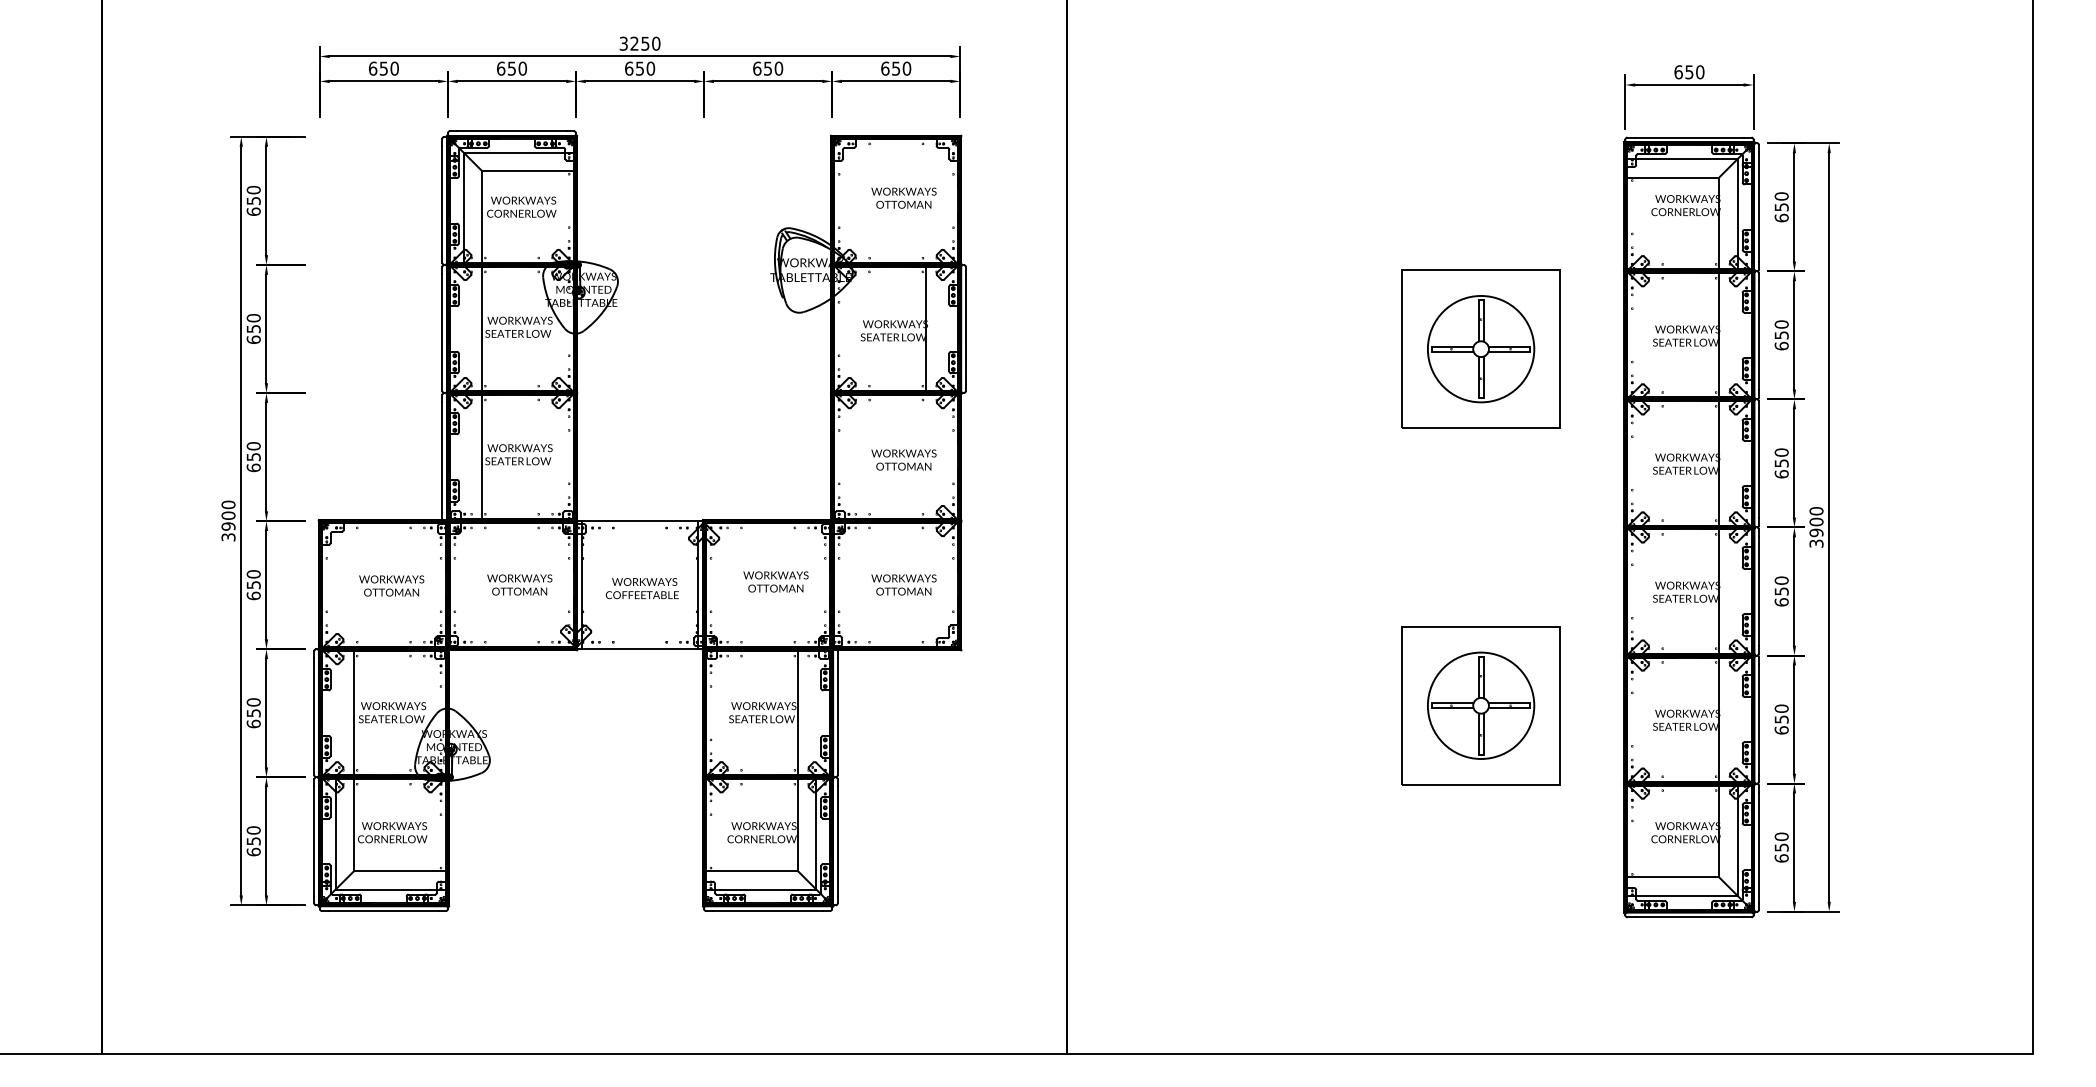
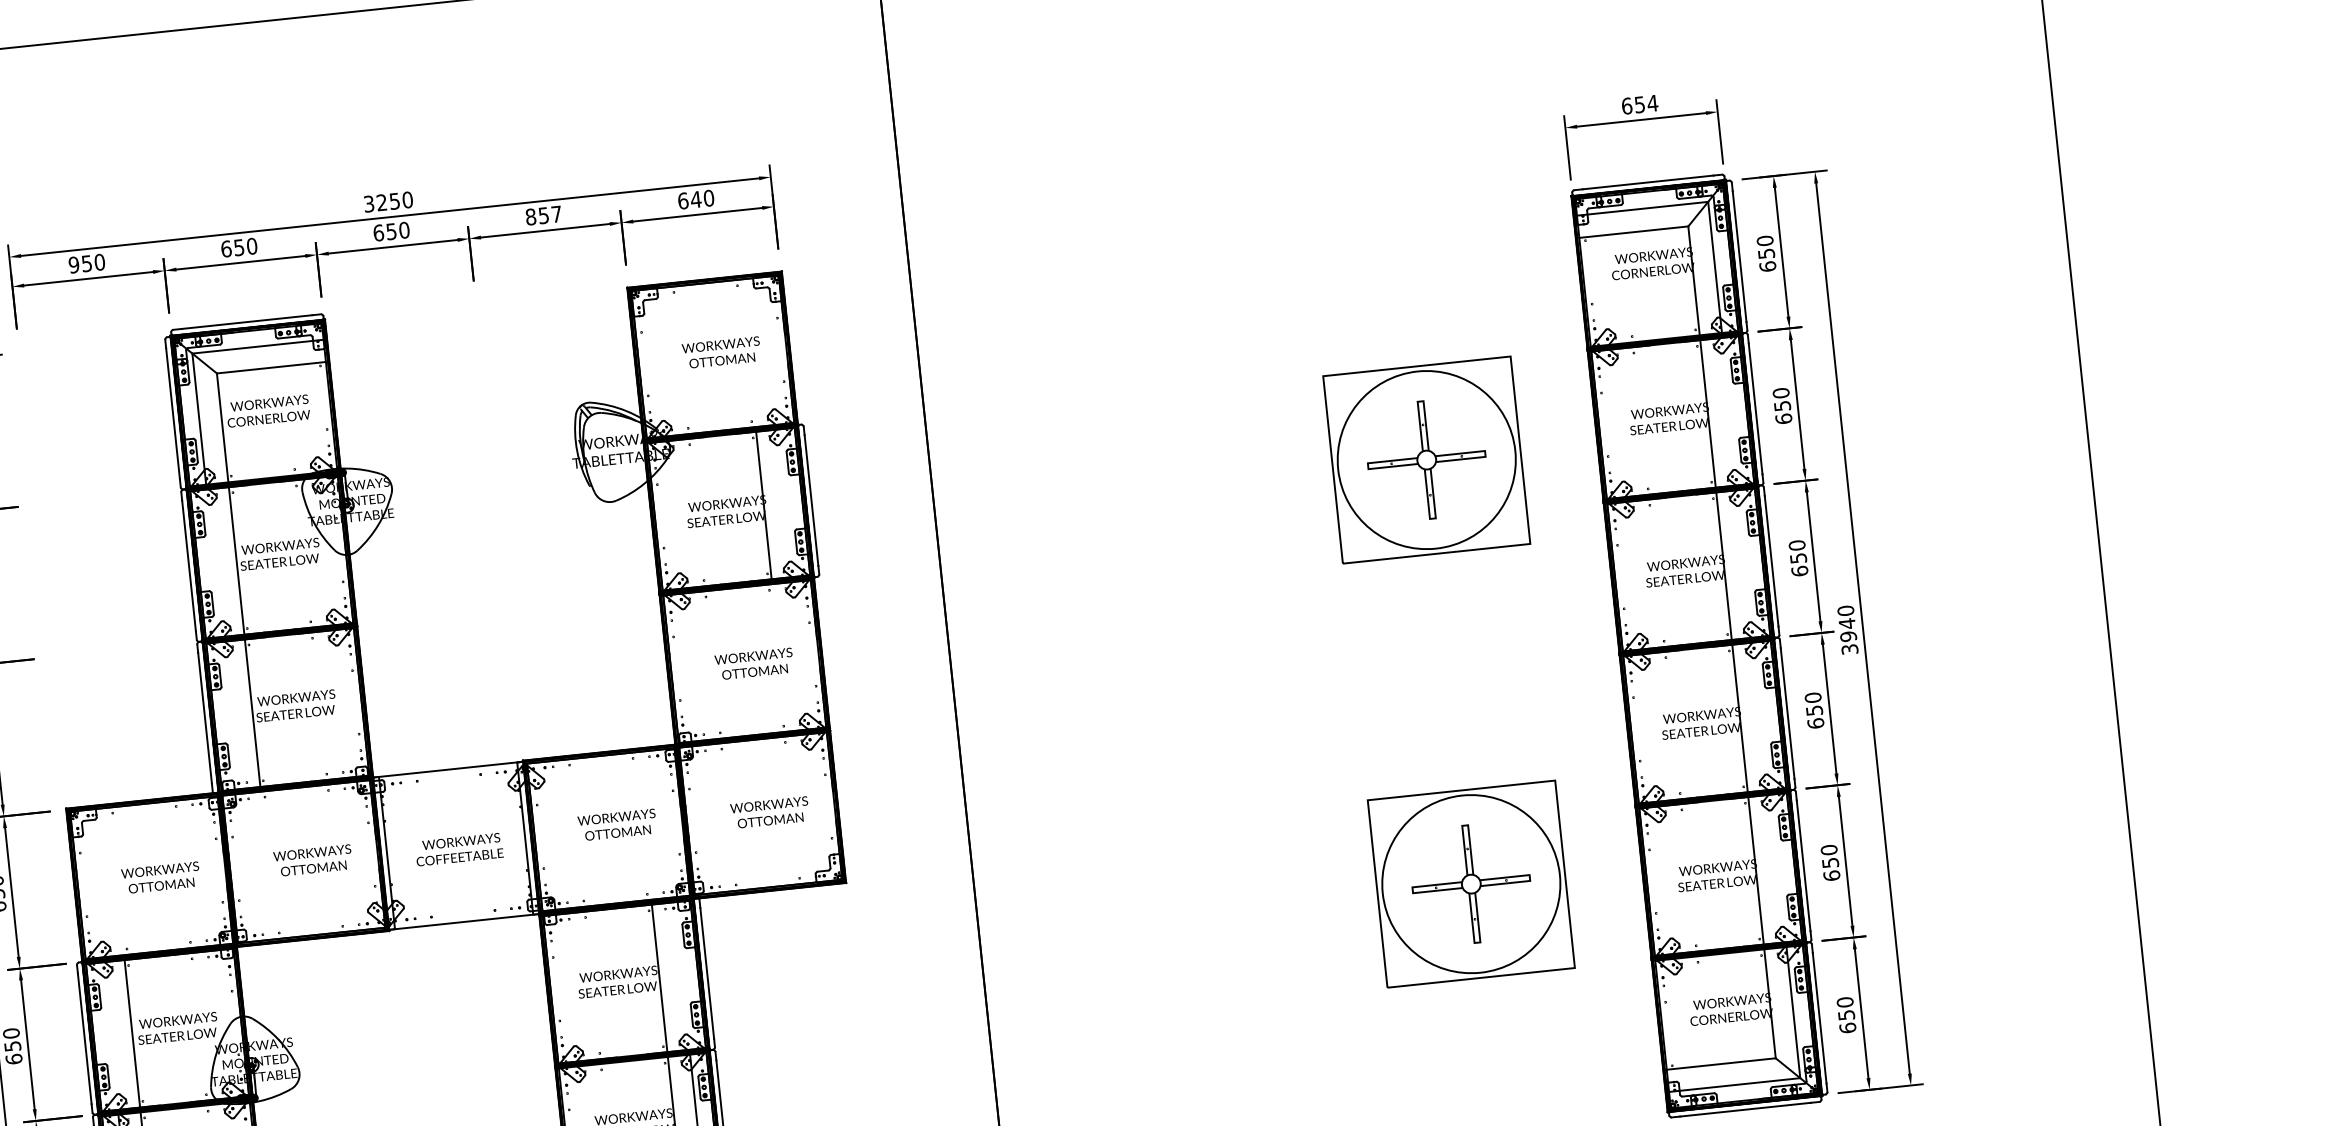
text: (372, 68) -> (73, 264), 650 -> 950
text: (768, 68) -> (544, 215), 650 -> 857
text: (895, 68) -> (695, 199), 650 -> 640
text: (1699, 72) -> (1651, 103), 650 -> 654
circle: (1480, 348) -> (1425, 459), size x1.4
text: (1816, 521) -> (1847, 623), 3900 -> 3940
circle: (1480, 705) -> (1470, 883), size x1.4

